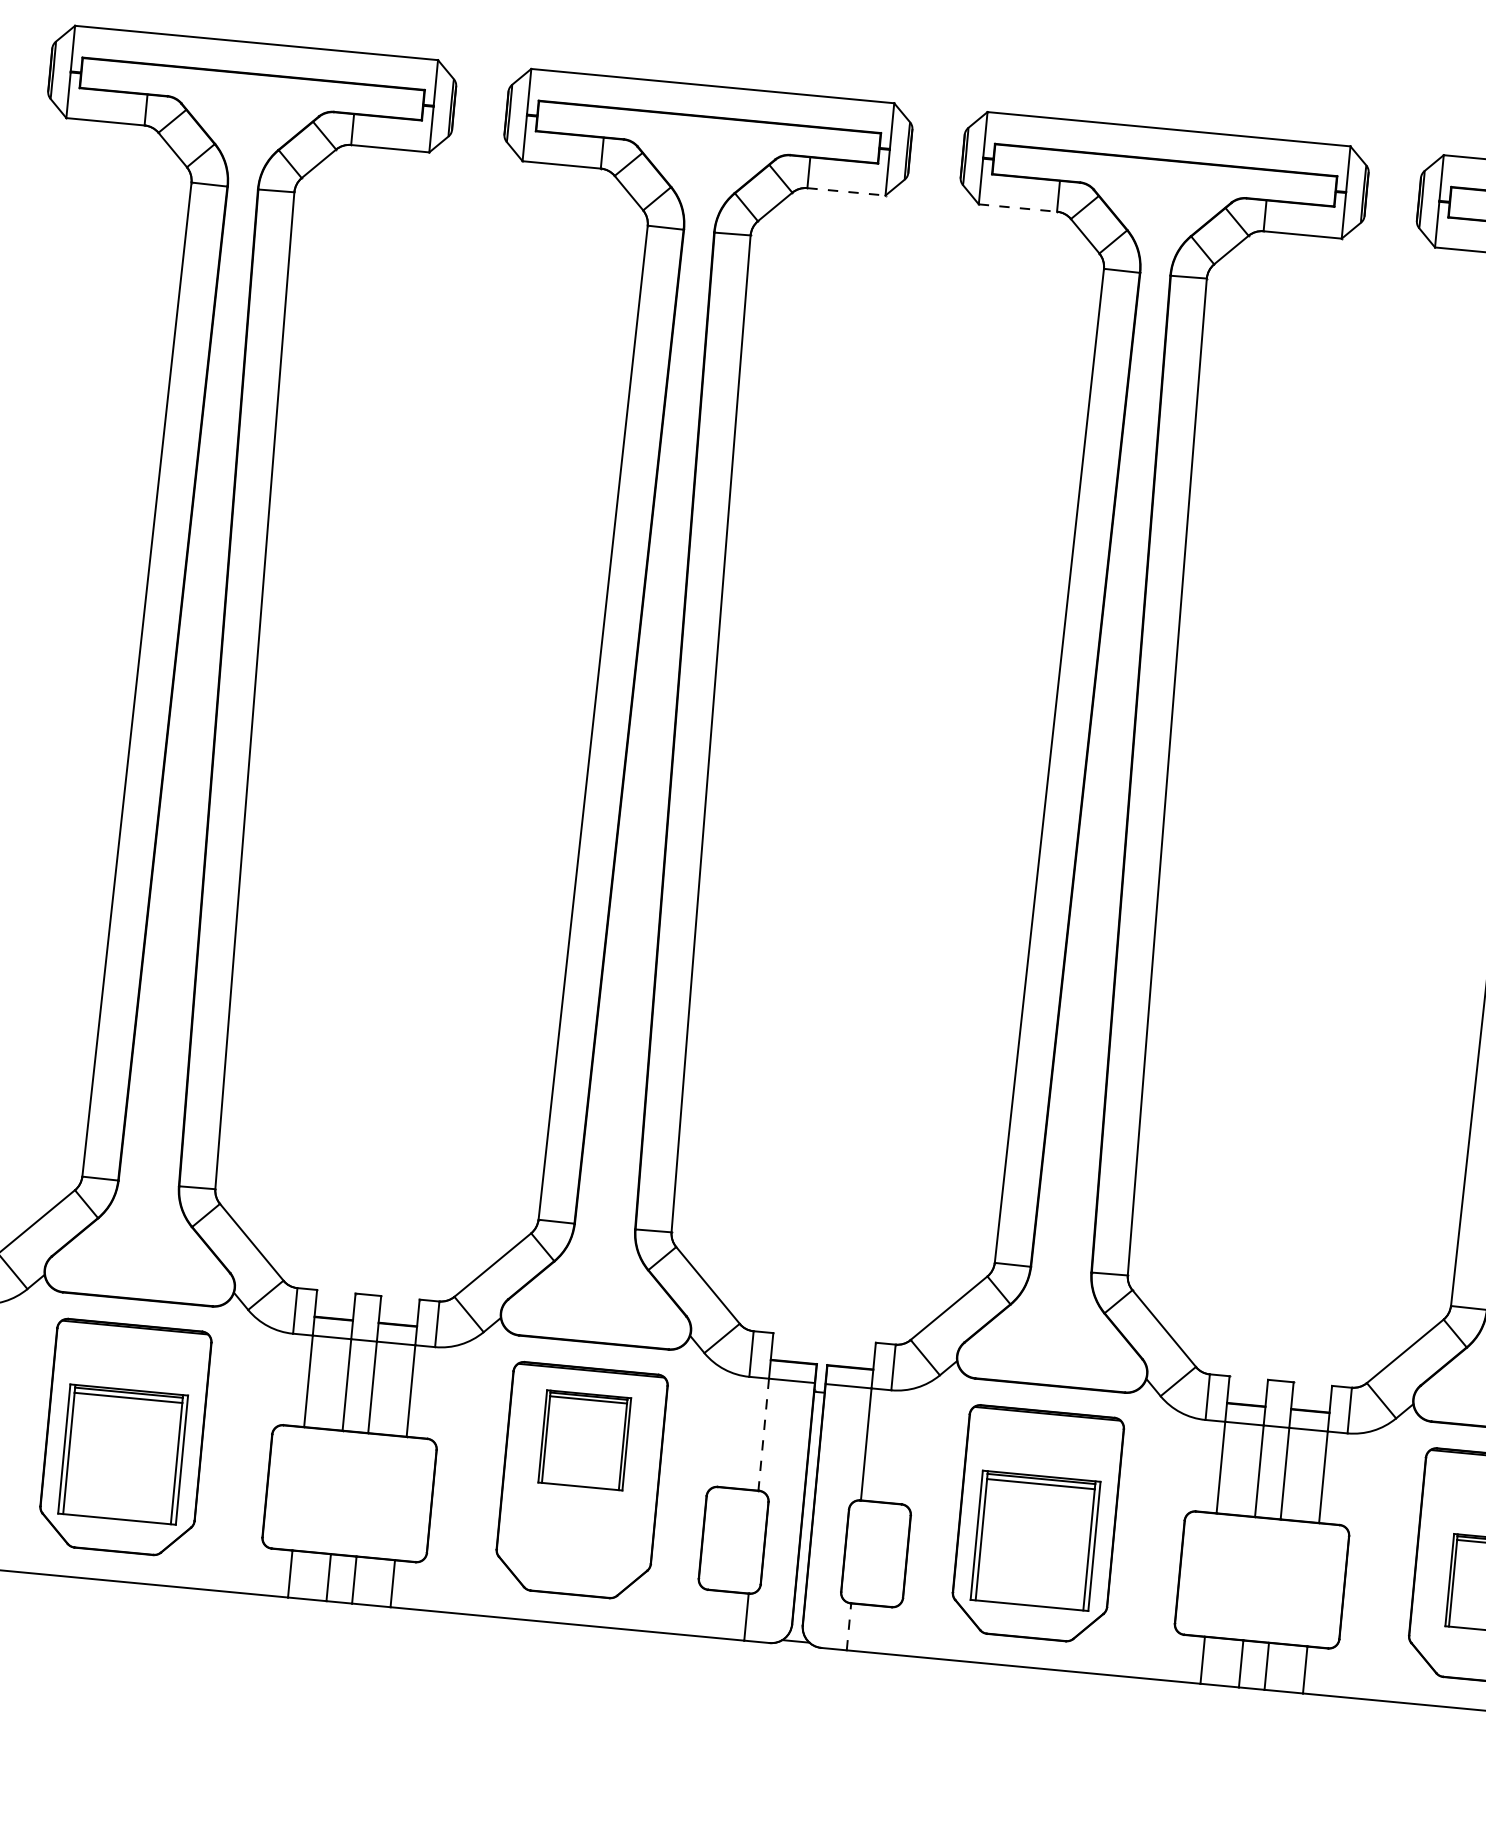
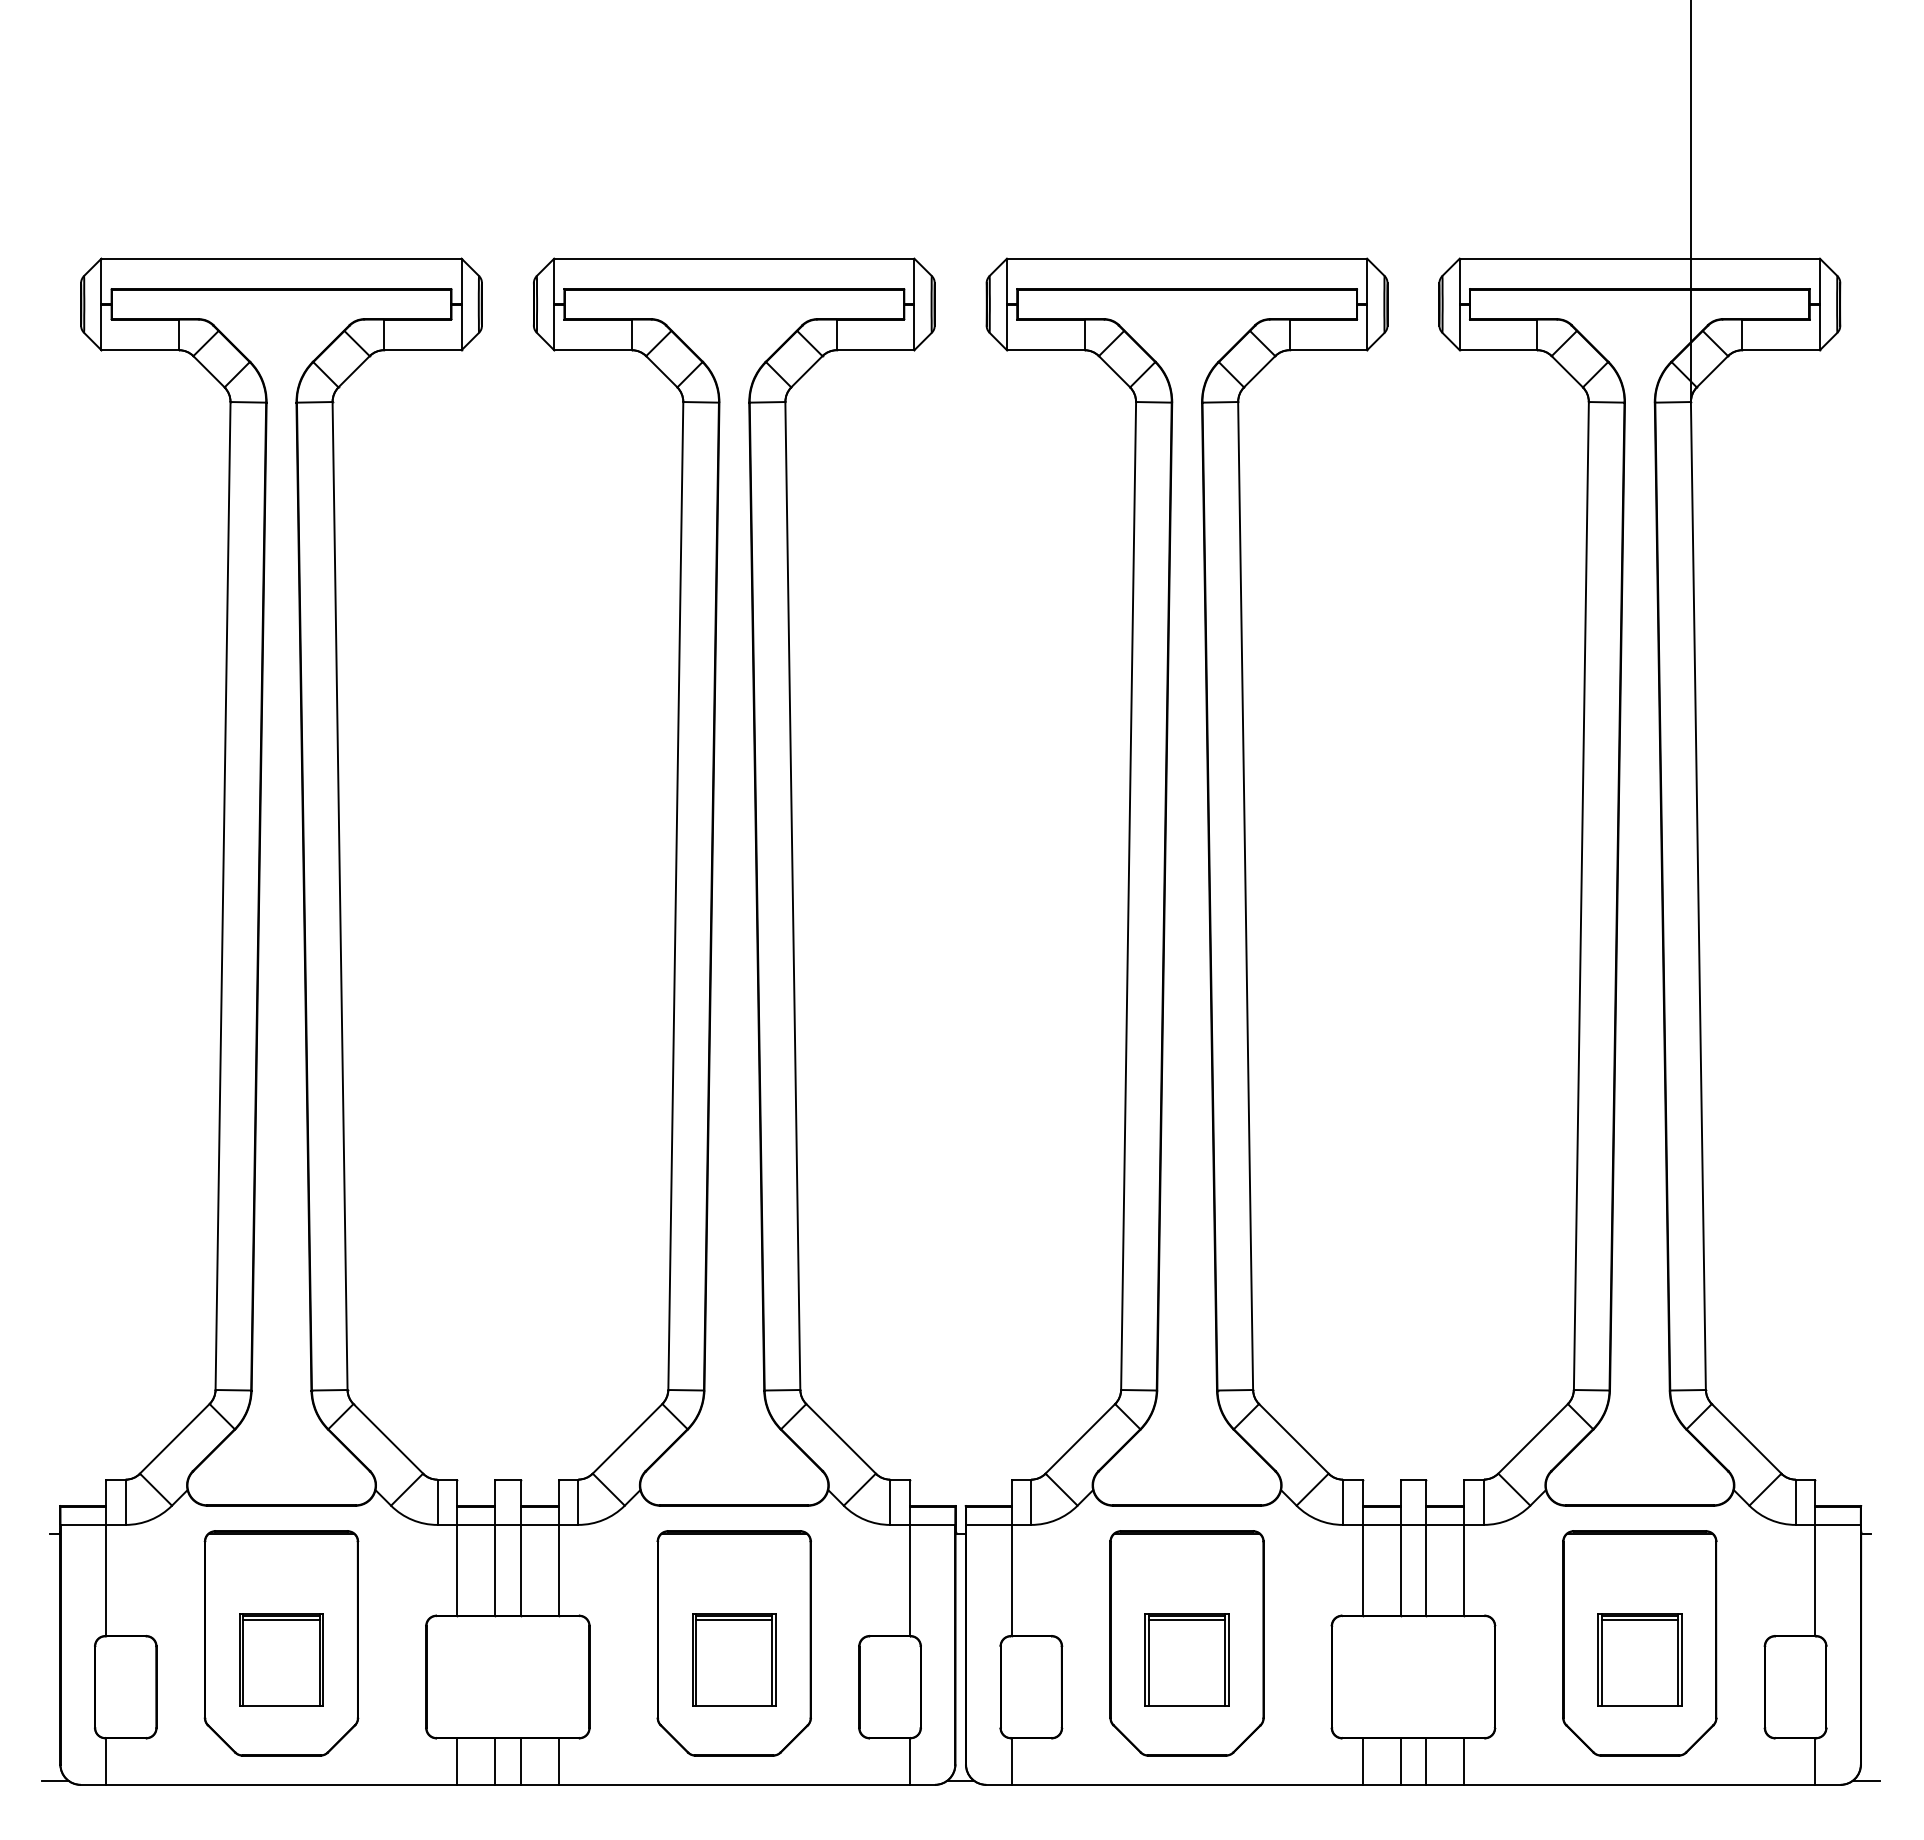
line: (846, 192) -> (875, 350), dashed -> solid
line: (1017, 208) -> (1045, 350), dashed -> solid
line: (763, 1434) -> (909, 1580), dashed -> solid
part: (585, 1440) -> (734, 1659), moved
part: (123, 1454) -> (281, 1659), size x0.71
part: (1035, 1540) -> (1186, 1659), size x0.71
line: (848, 1626) -> (1011, 1761), dashed -> solid

